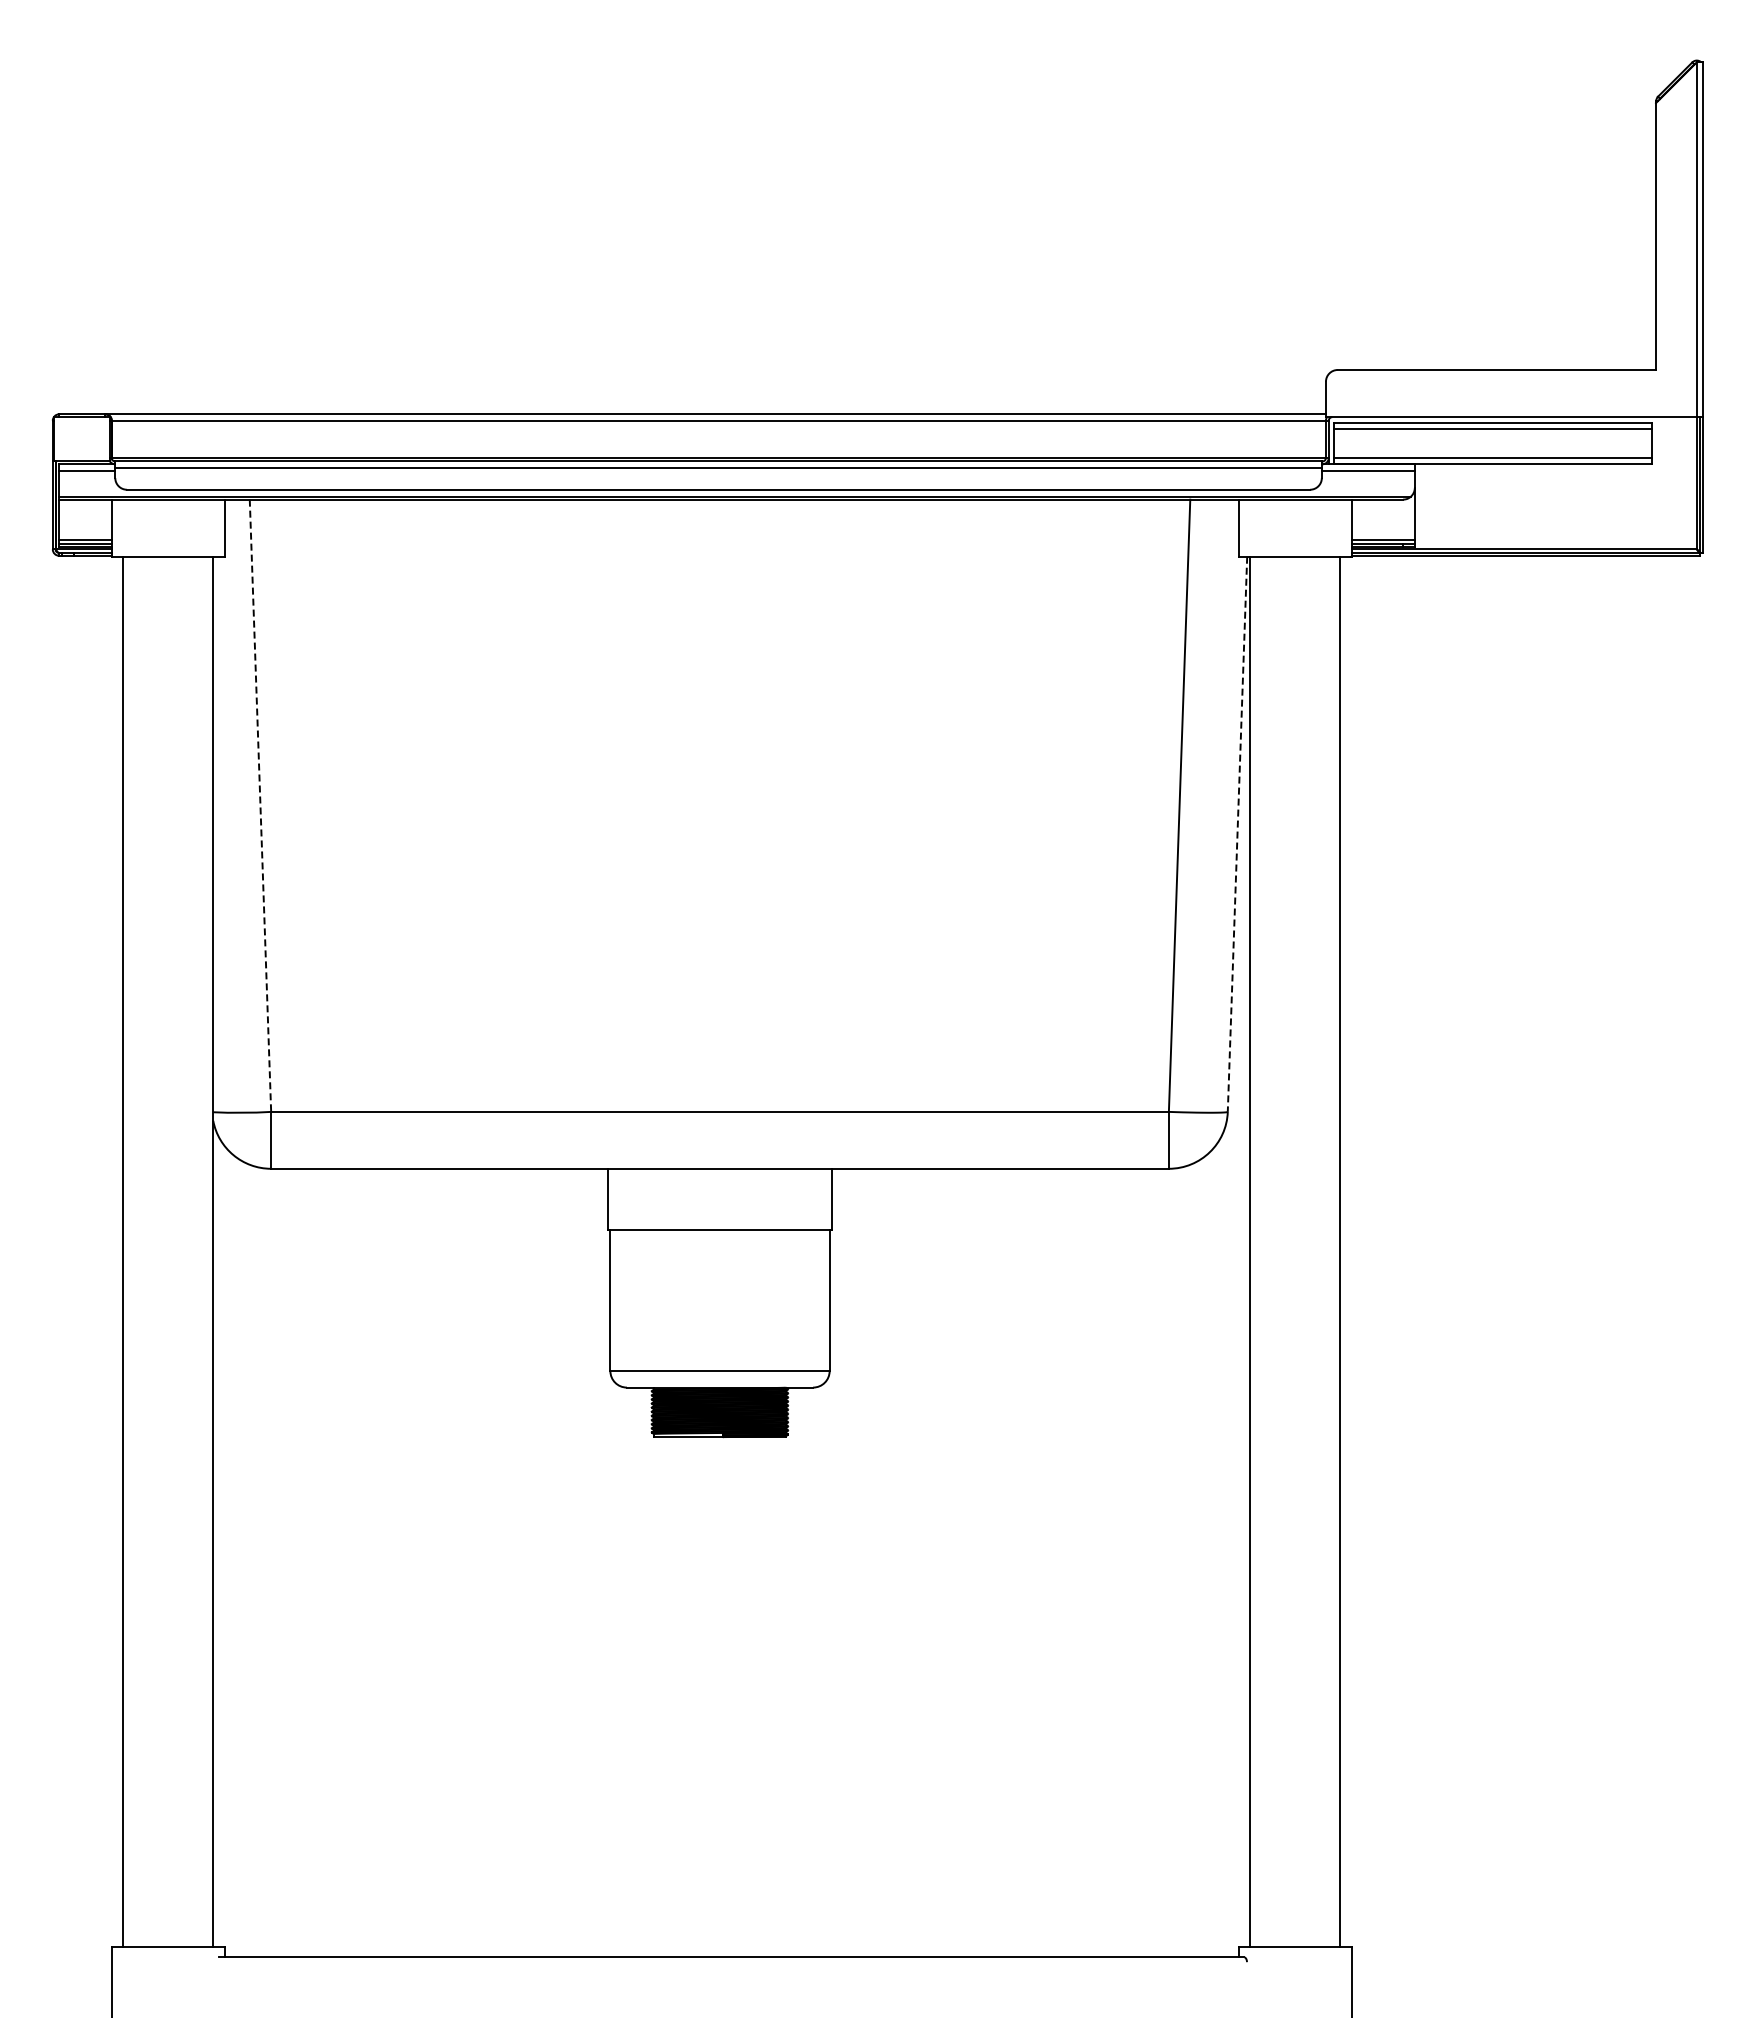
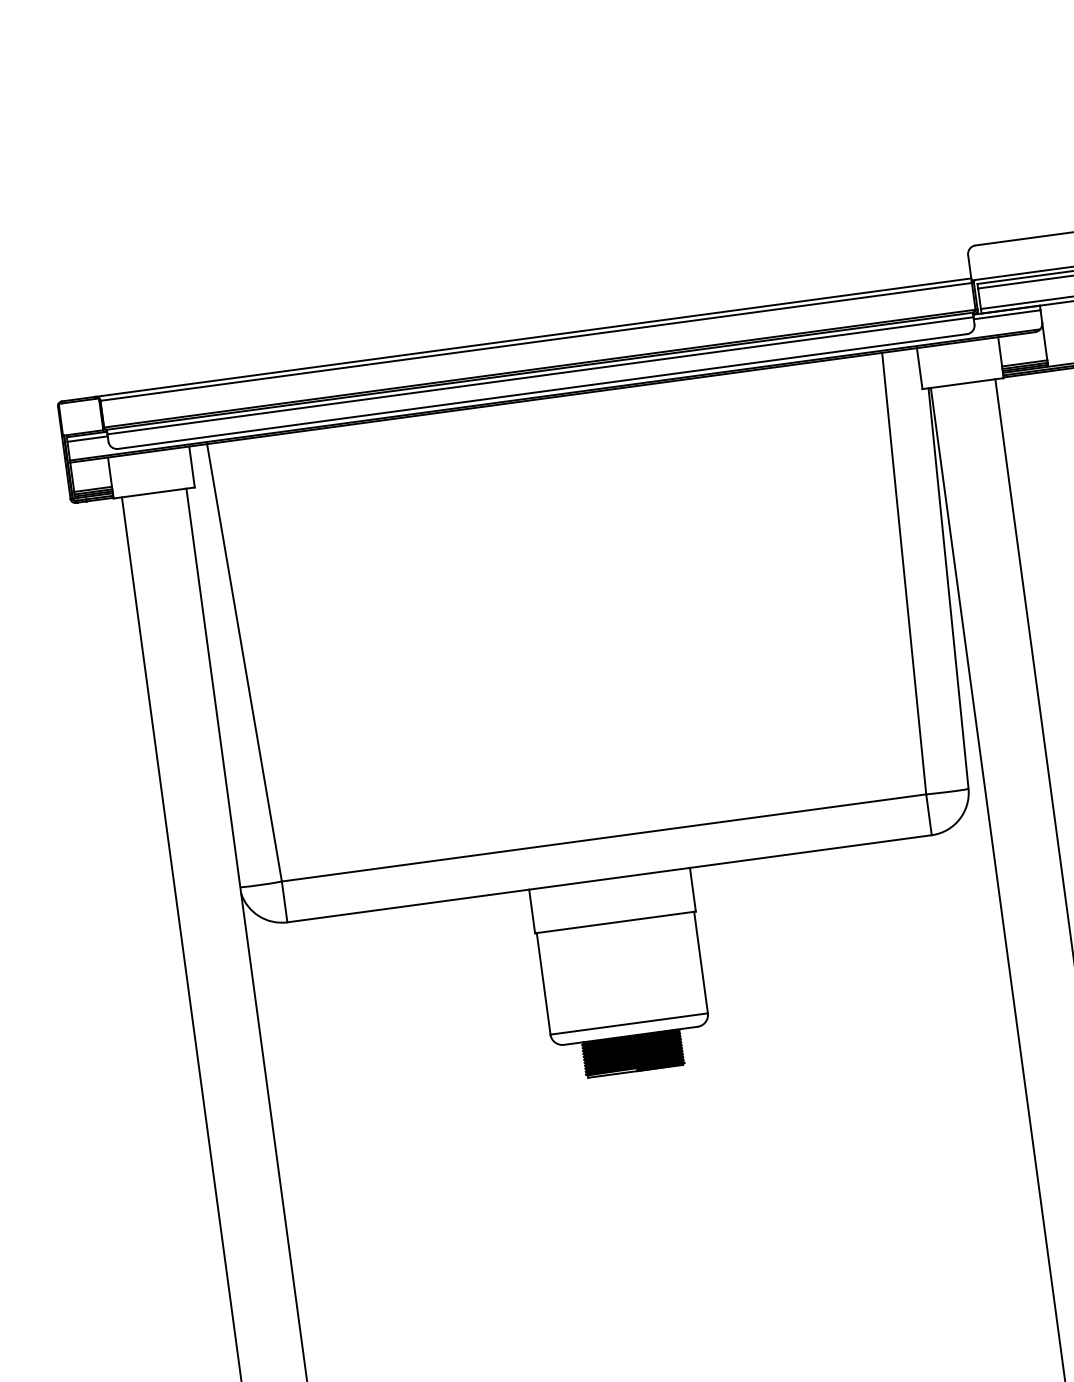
line: (260, 806) -> (244, 663), dashed -> solid
line: (1237, 834) -> (948, 588), dashed -> solid

